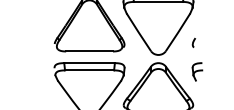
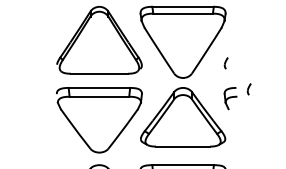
part: (212, 64) -> (248, 89), added

